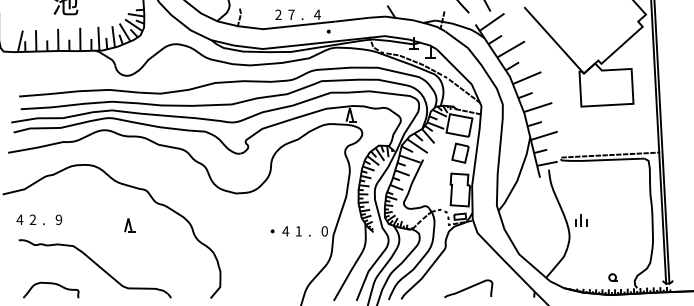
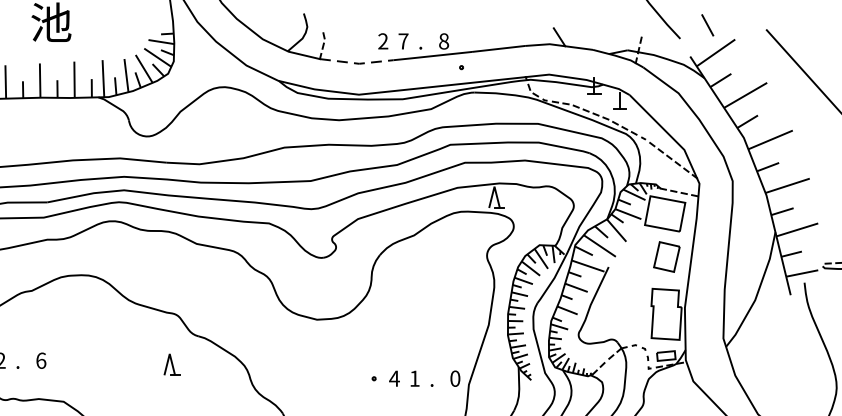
text: (317, 14) -> (444, 40), 4 -> 8
line: (262, 29) -> (358, 64), solid -> dashed
text: (58, 219) -> (40, 360), 9 -> 6
part: (129, 225) -> (171, 364), moved

